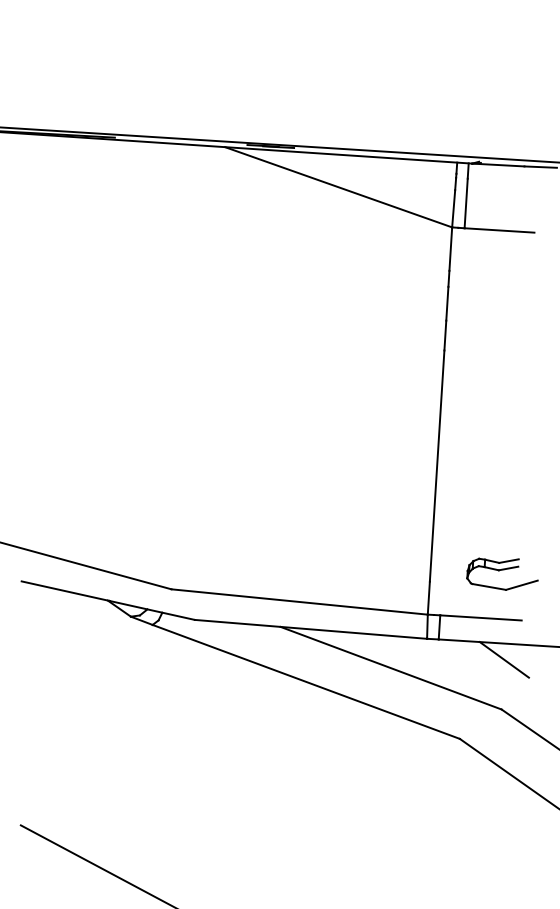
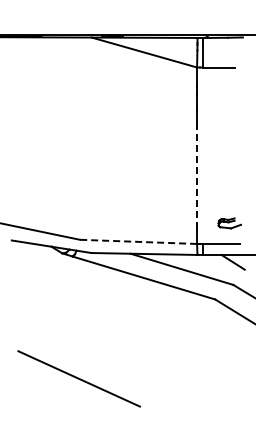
line: (438, 466) -> (197, 176), solid -> dashed
part: (501, 574) -> (229, 223), size x0.7
line: (299, 601) -> (138, 241), solid -> dashed

